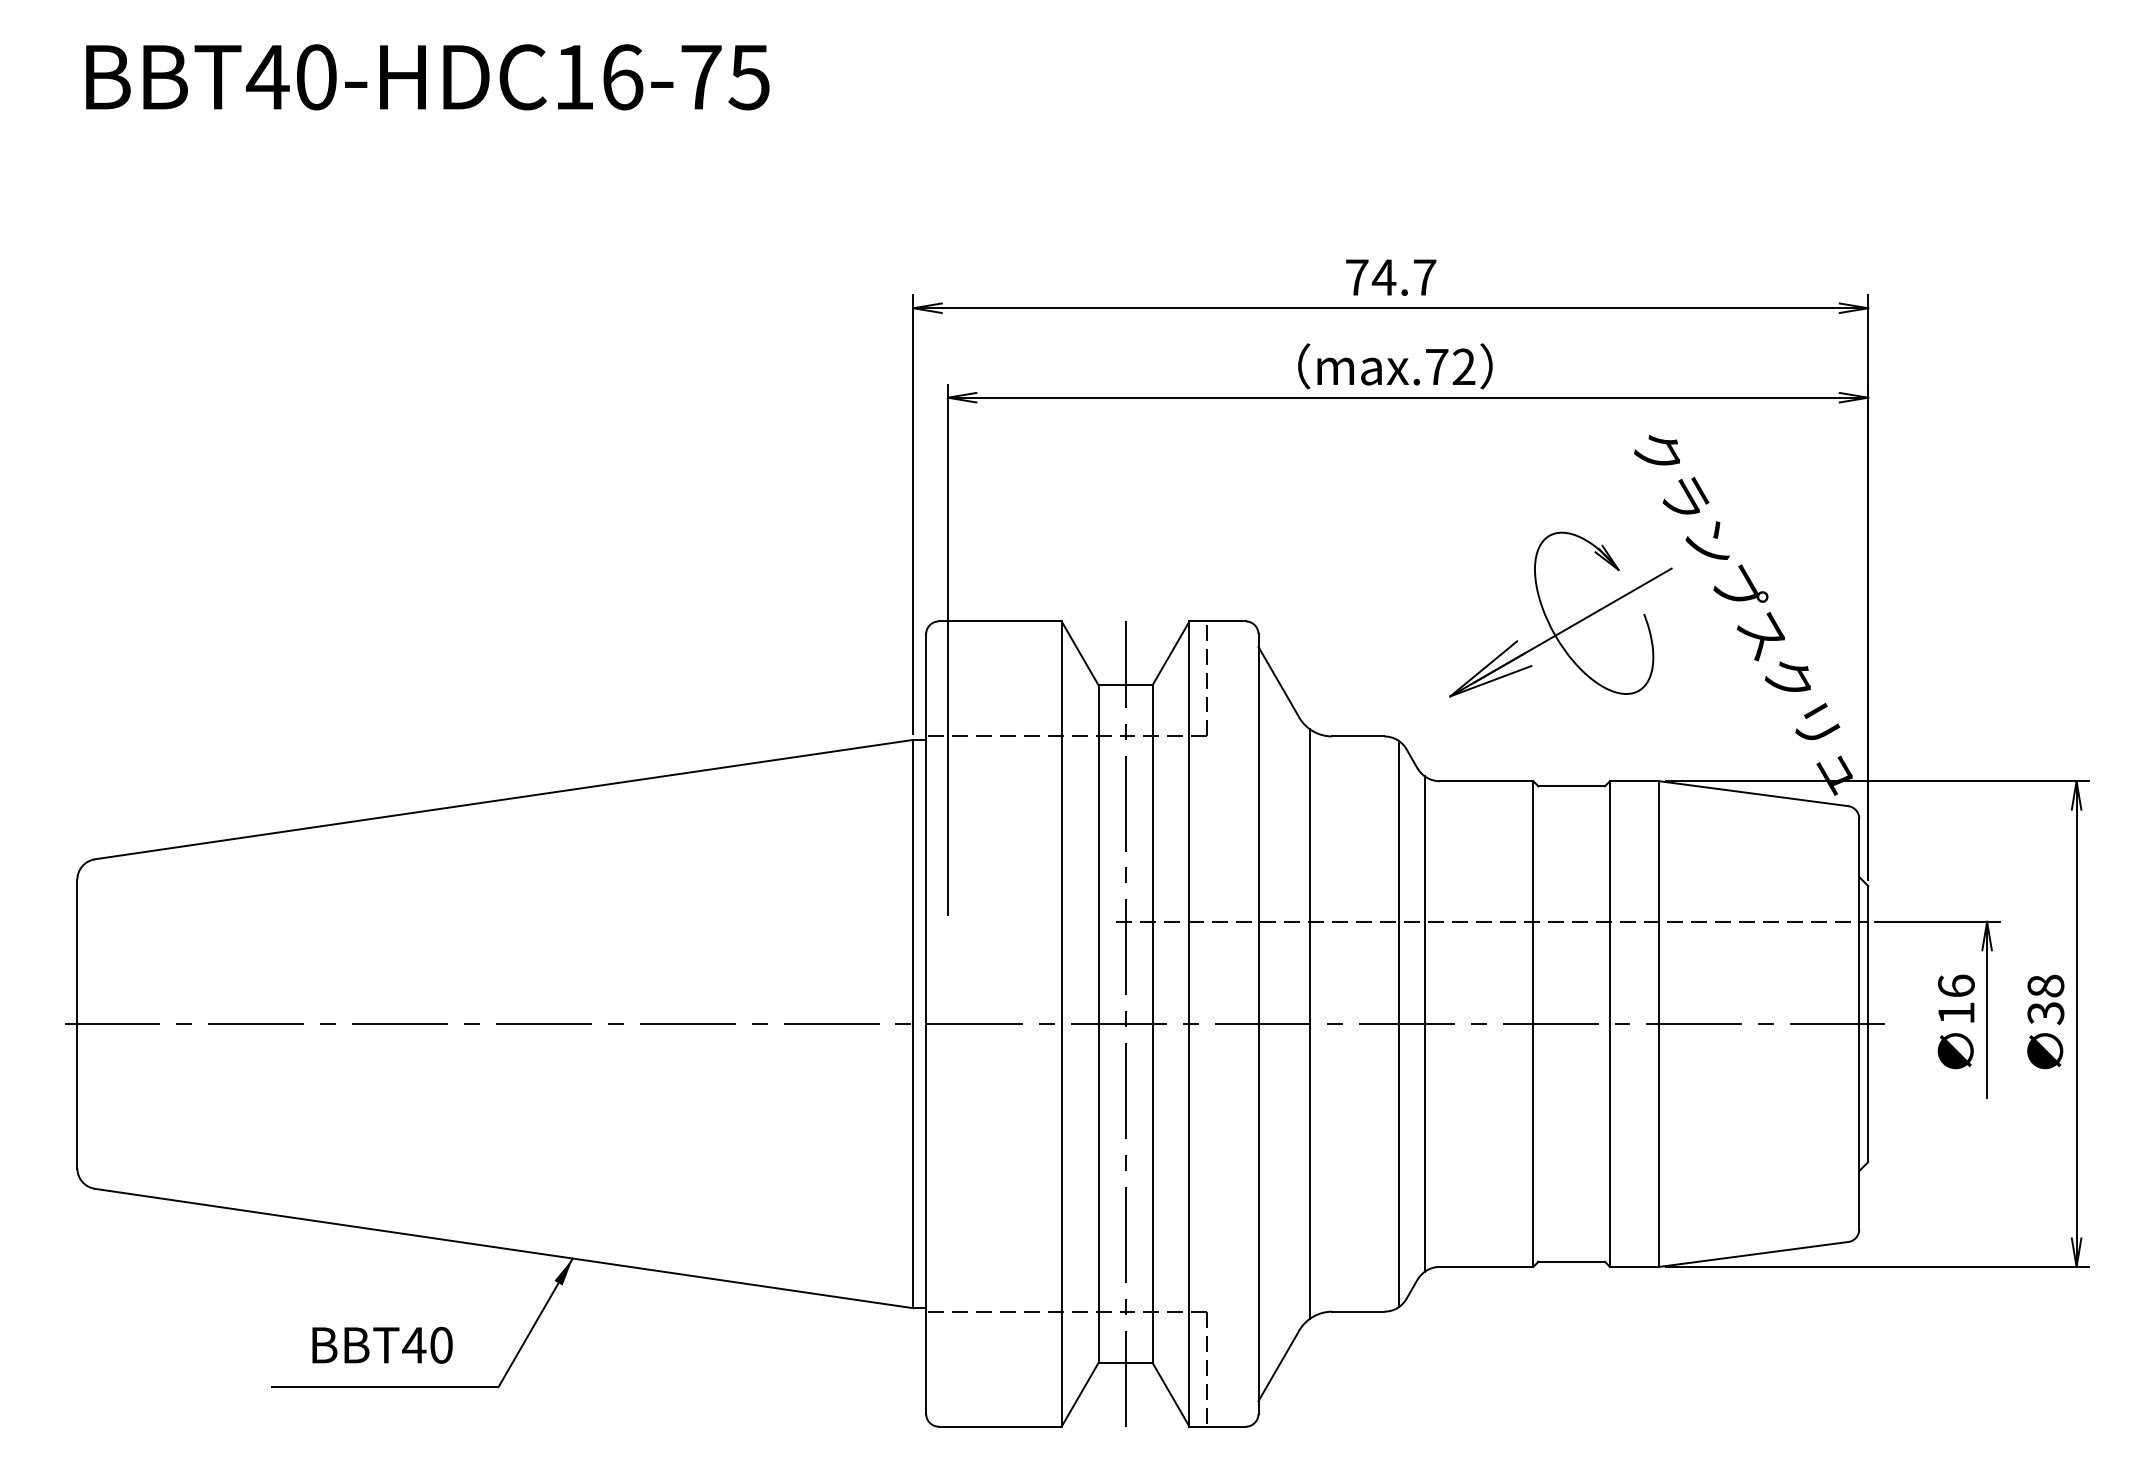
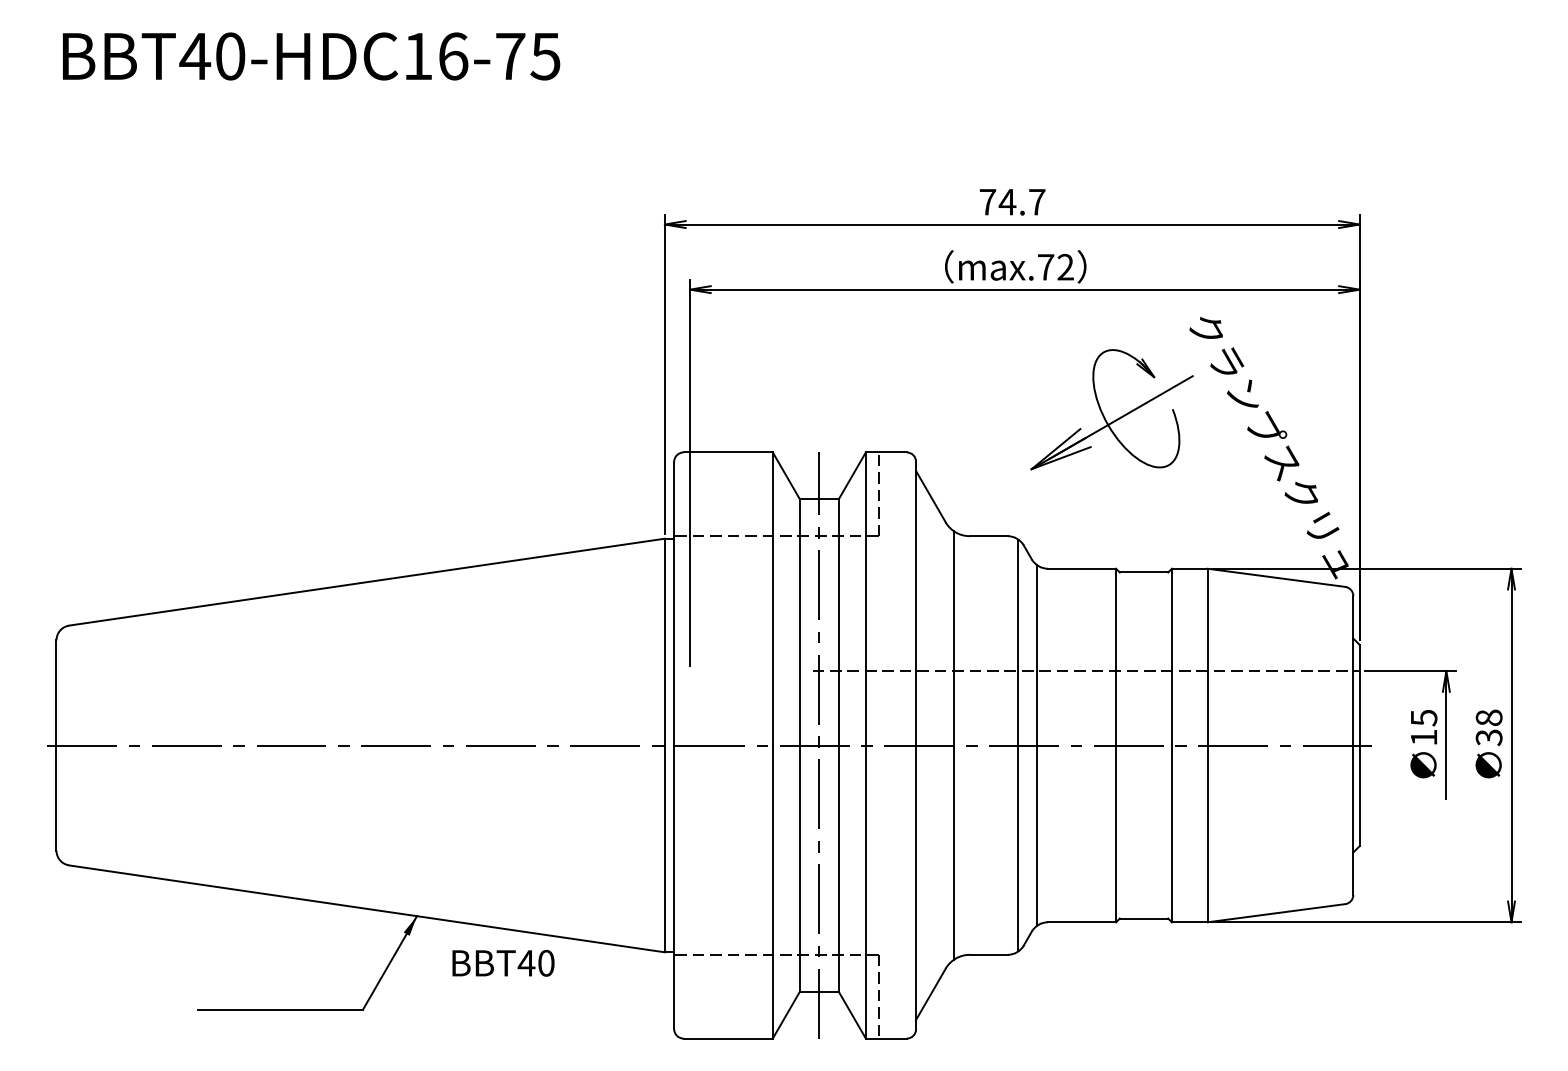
part: (1548, 619) -> (1103, 413), moved
text: (1956, 986) -> (1424, 718), 16 -> 15
text: (382, 1344) -> (503, 962), moved

